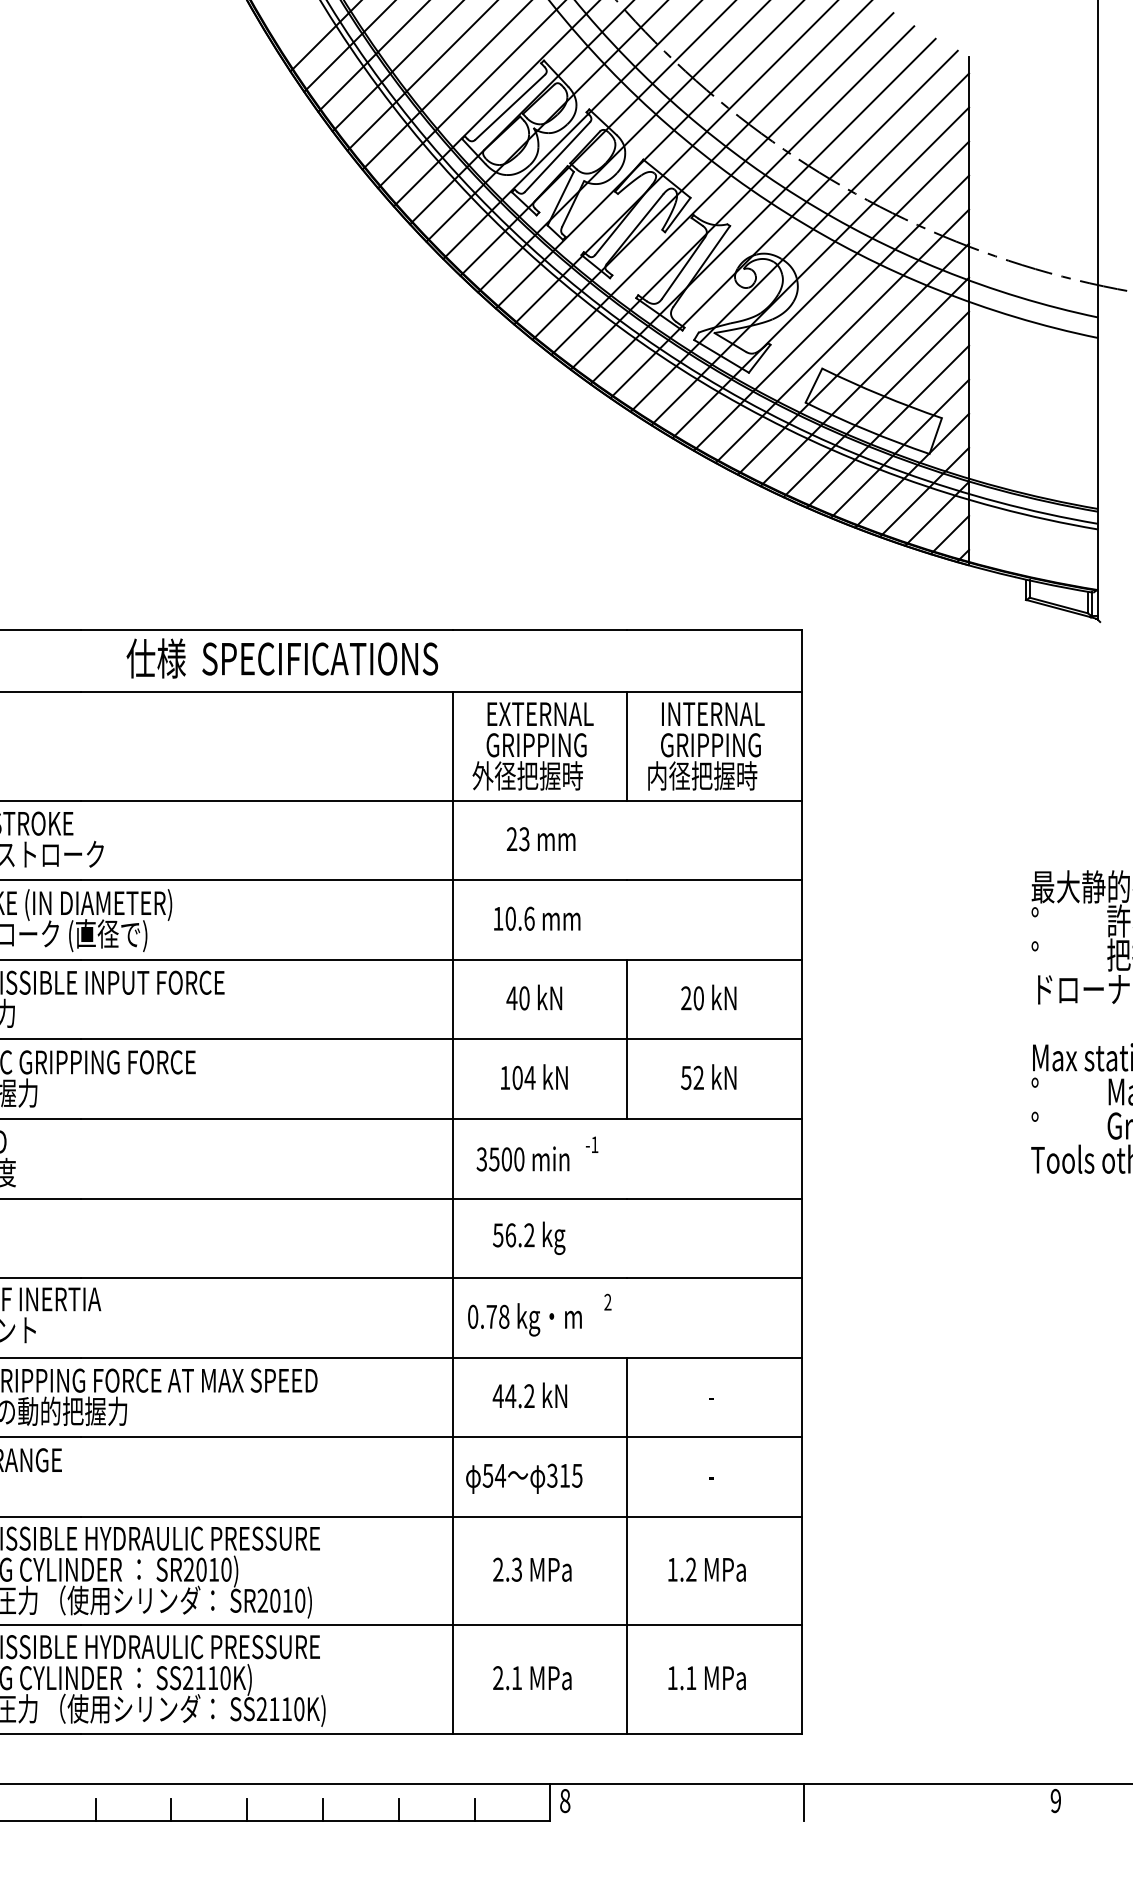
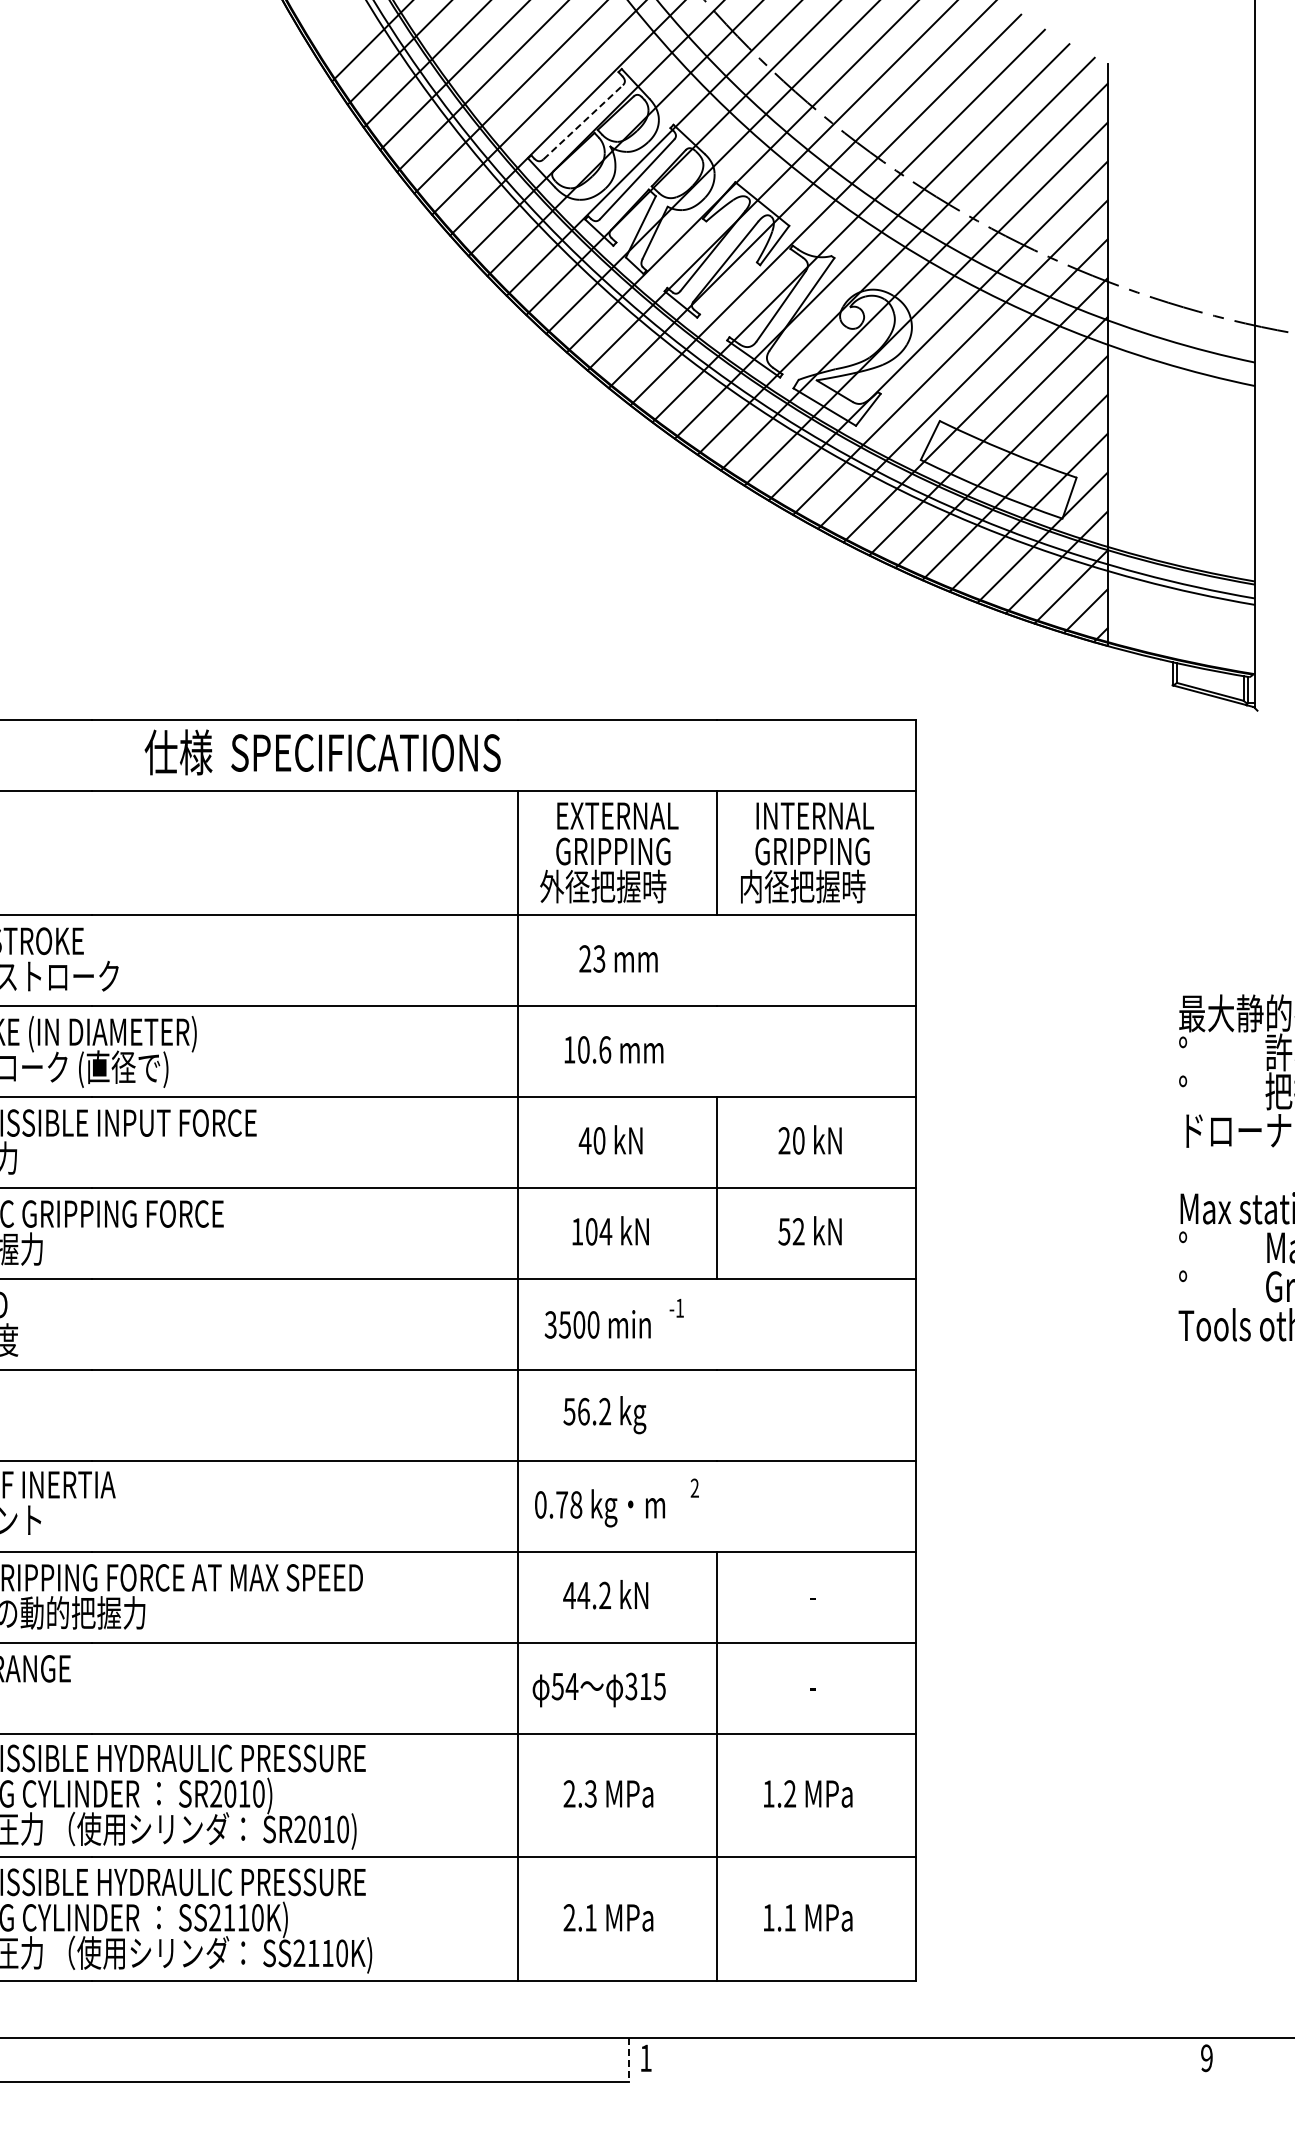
line: (510, 107) -> (583, 122), solid -> dashed
text: (564, 1801) -> (645, 2058), 8 -> 1
line: (550, 1802) -> (629, 2059), solid -> dashed
line: (804, 1802) -> (919, 2059), removed
line: (95, 1809) -> (109, 2068), removed
line: (171, 1809) -> (195, 2068), removed
line: (247, 1809) -> (282, 2068), removed
line: (323, 1809) -> (369, 2068), removed
line: (398, 1809) -> (455, 2068), removed
line: (474, 1809) -> (542, 2068), removed

